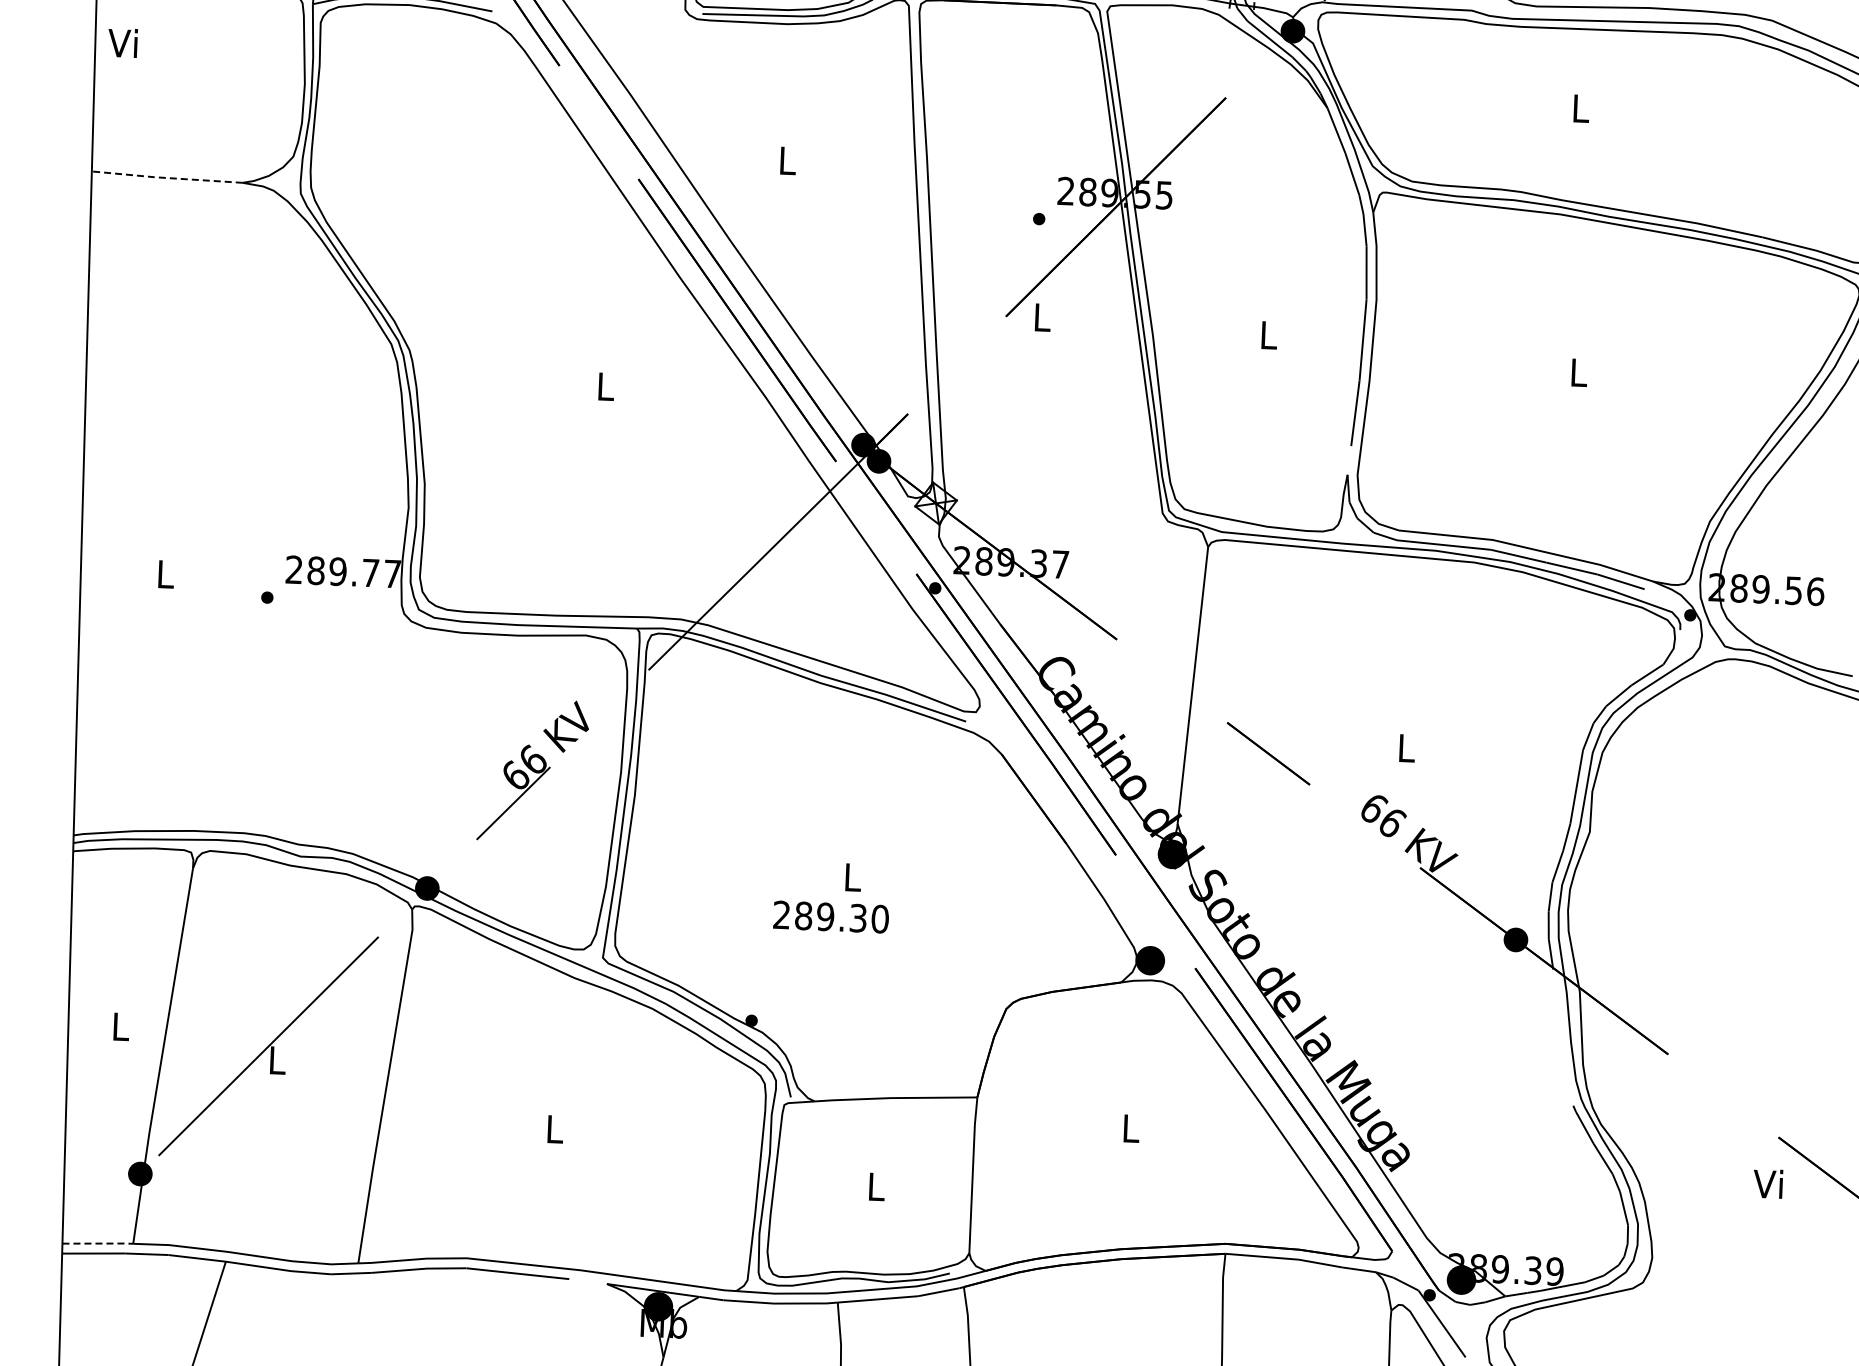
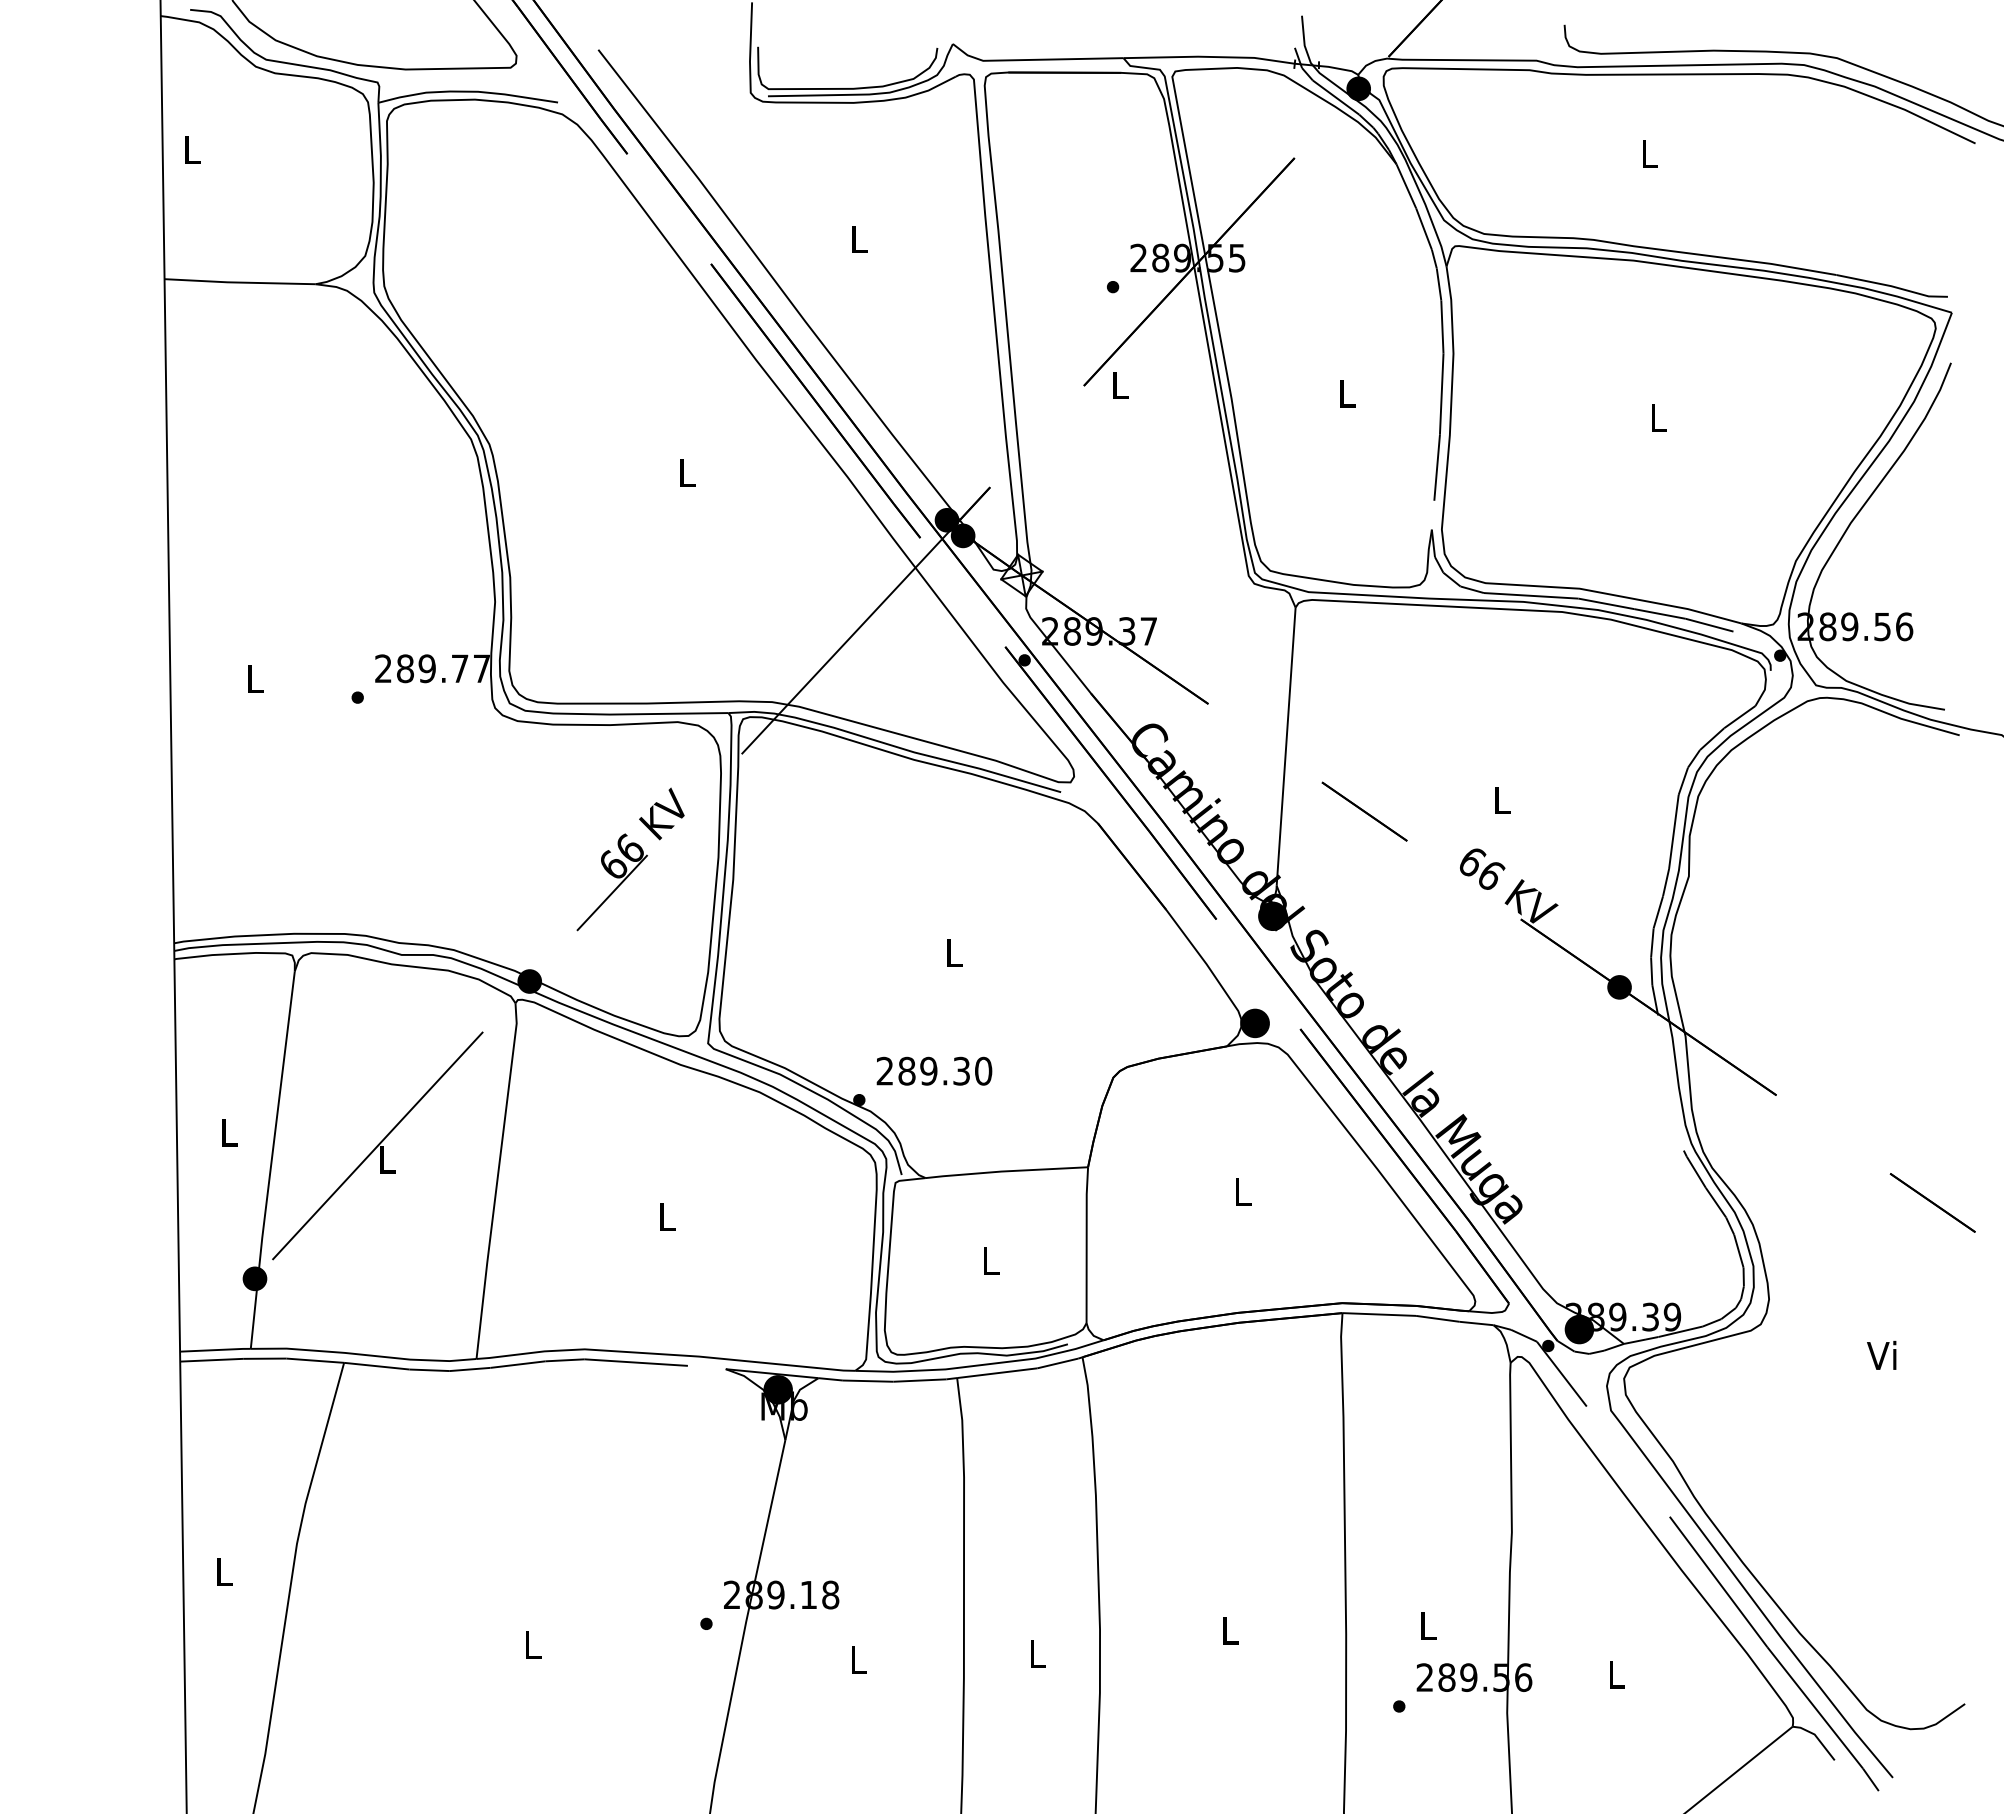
text: (122, 42) -> (189, 149), Vi -> L
line: (166, 177) -> (239, 282), dashed -> solid
text: (831, 916) -> (934, 1070), moved
text: (1767, 1183) -> (1881, 1355), moved
line: (98, 1244) -> (216, 1350), dashed -> solid

